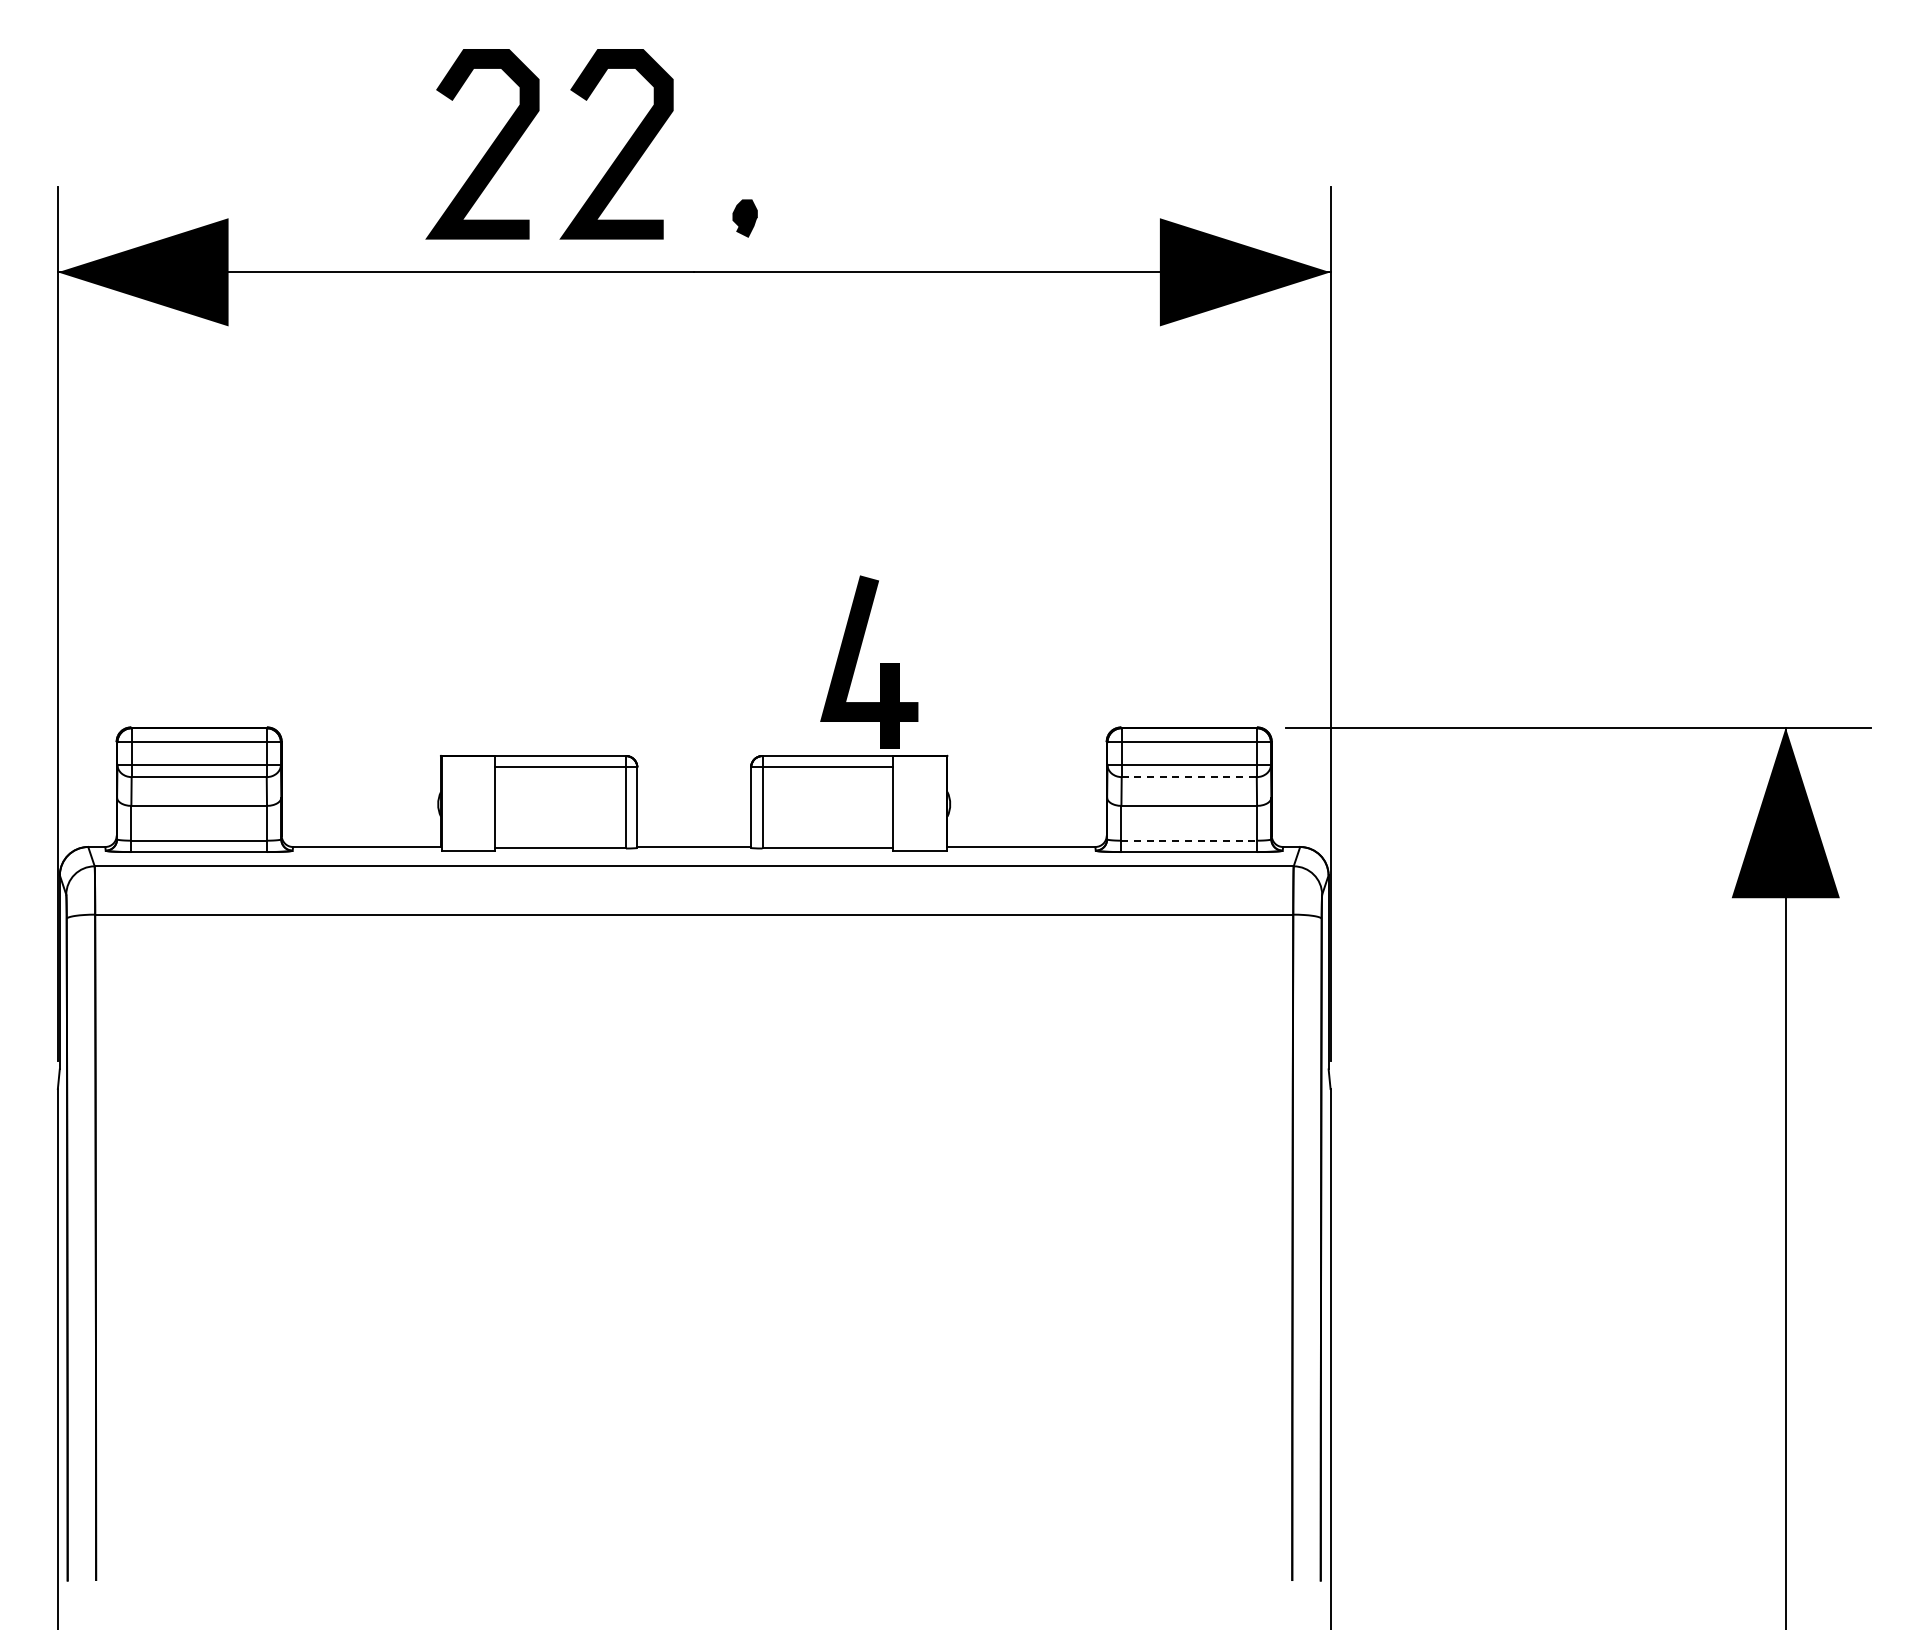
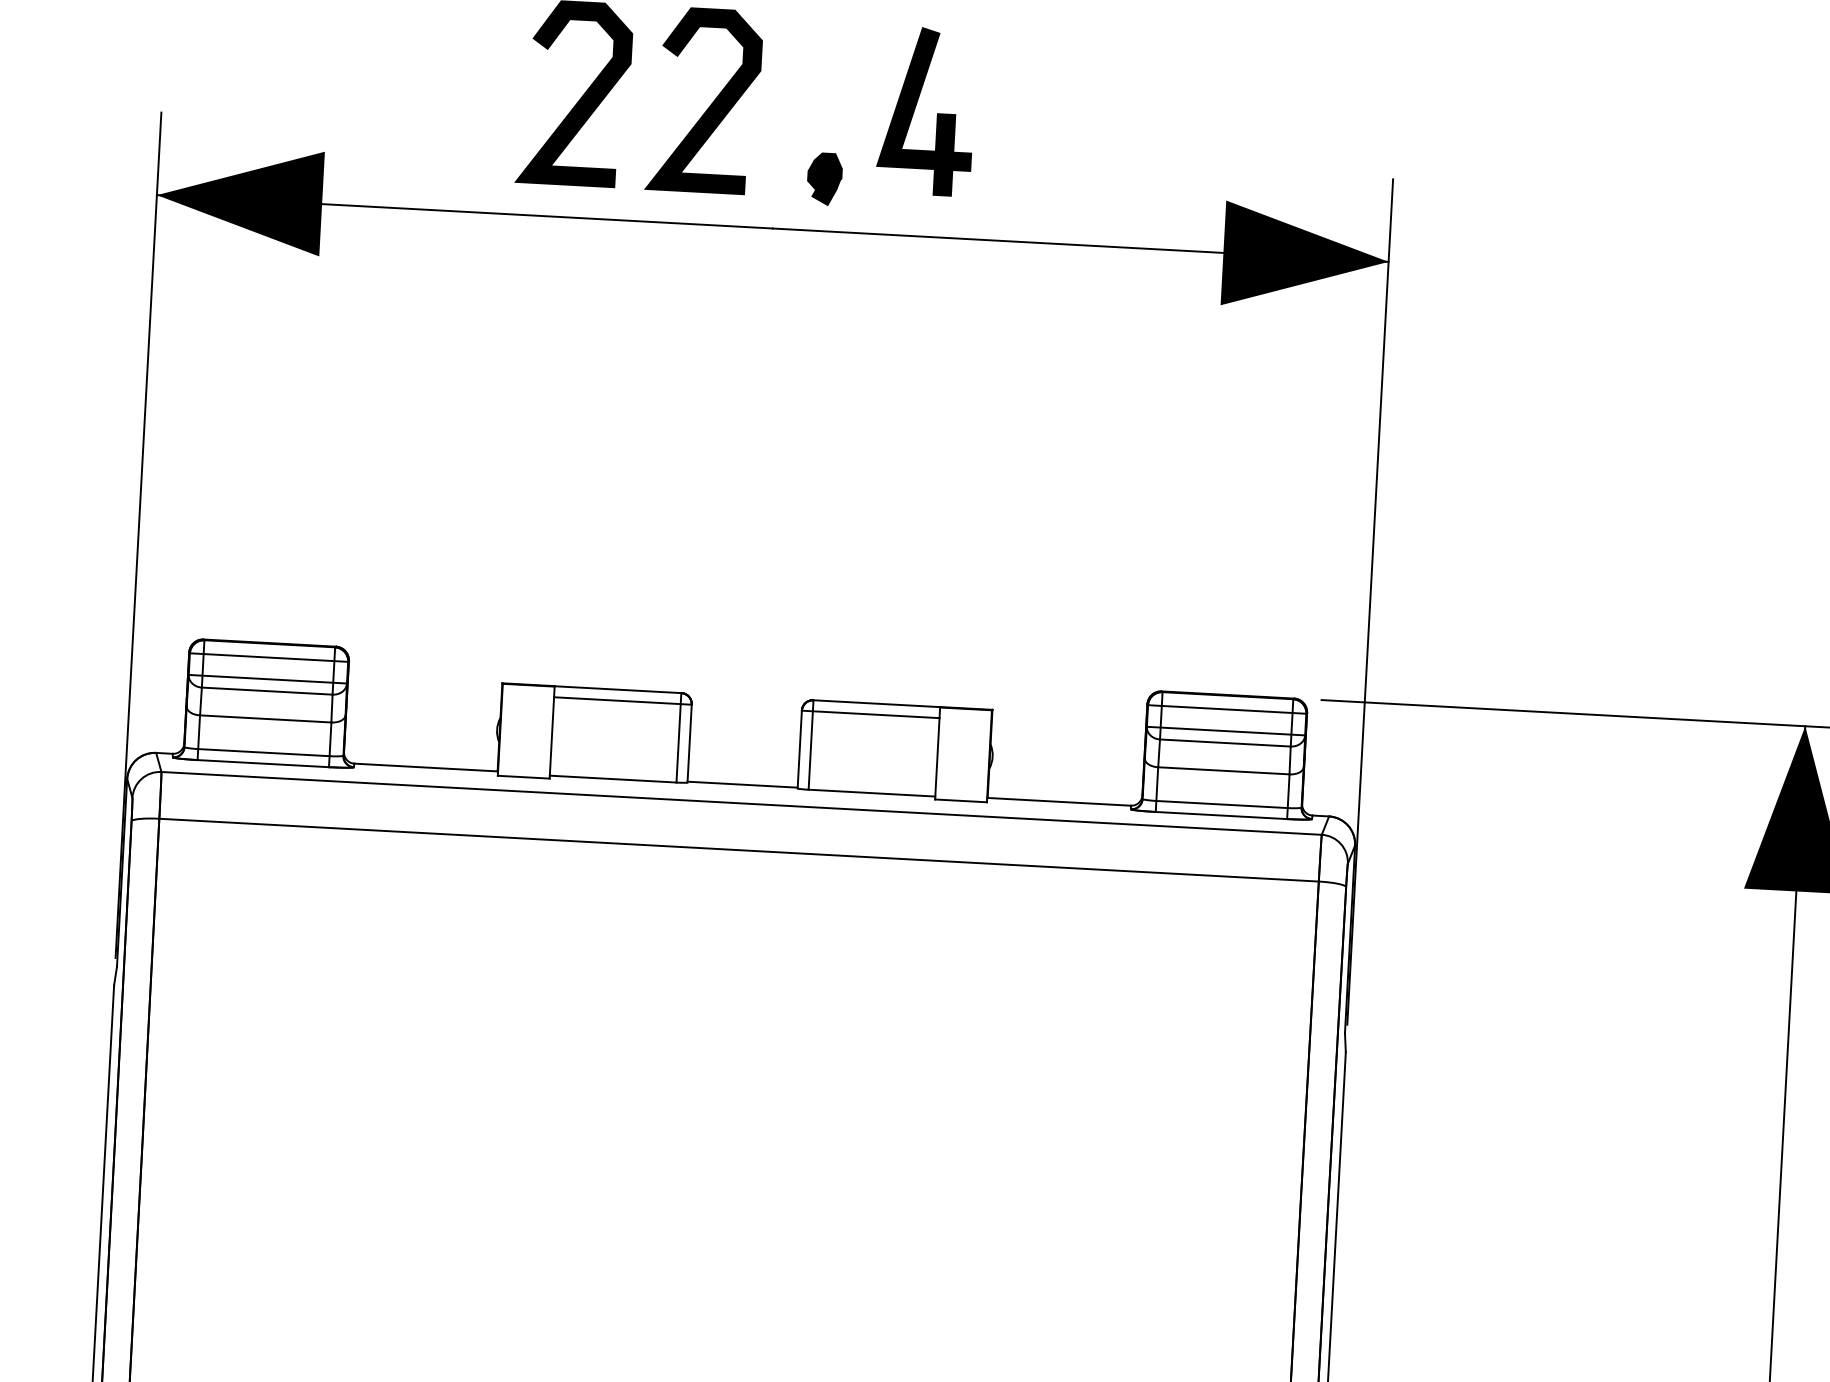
part: (745, 218) -> (825, 179), size x1.43
part: (880, 663) -> (937, 113), moved
line: (1189, 777) -> (1225, 743), dashed -> solid
line: (1189, 840) -> (1222, 804), dashed -> solid

